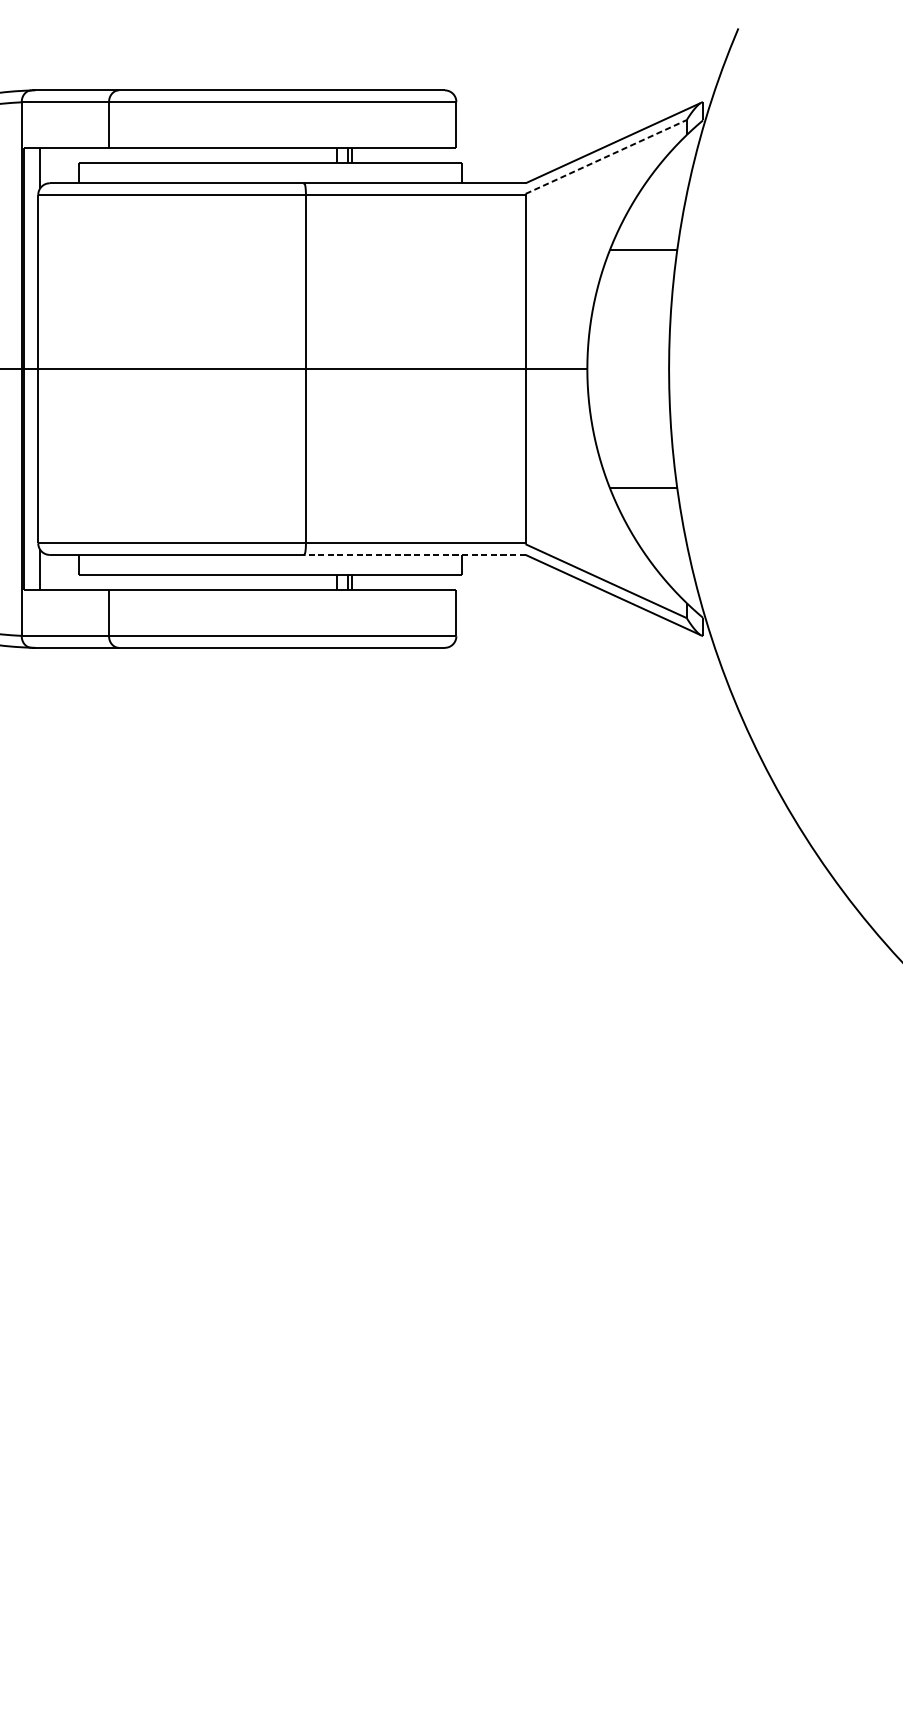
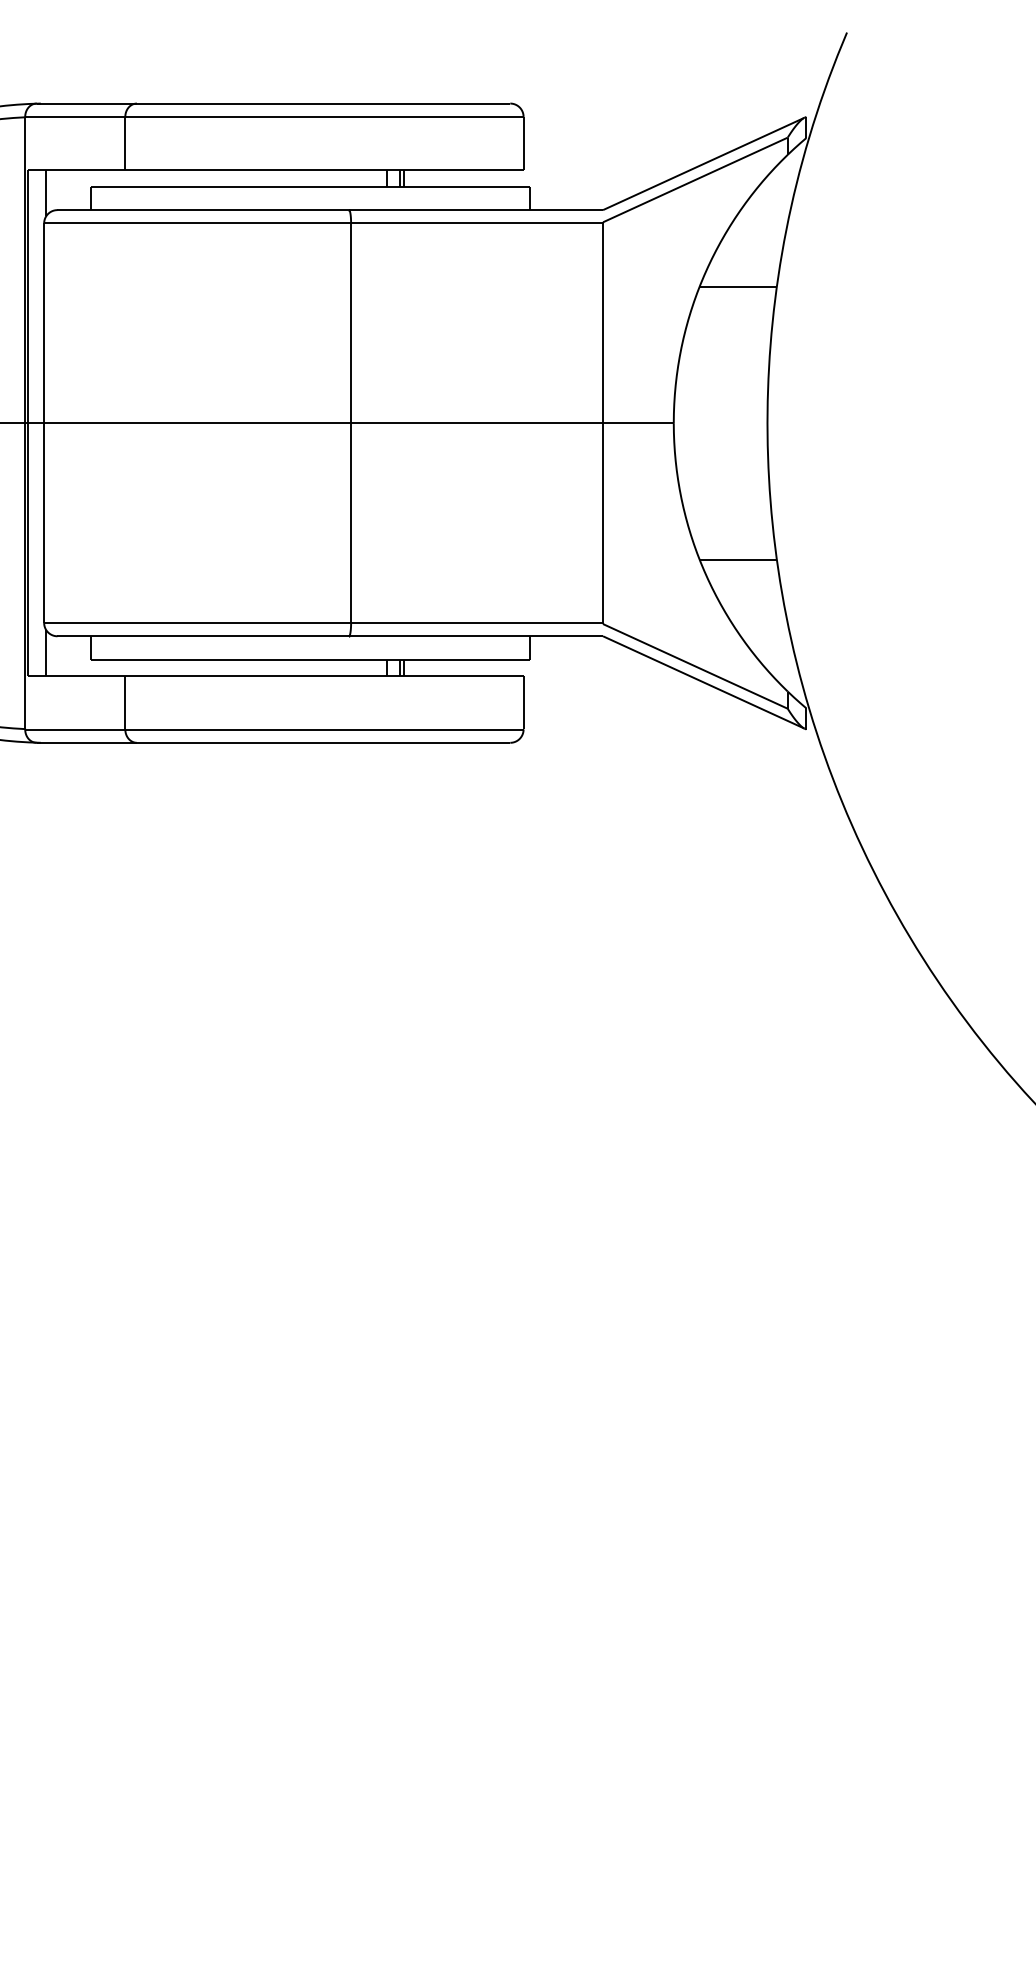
line: (606, 156) -> (695, 179), dashed -> solid
line: (415, 555) -> (476, 636), dashed -> solid

